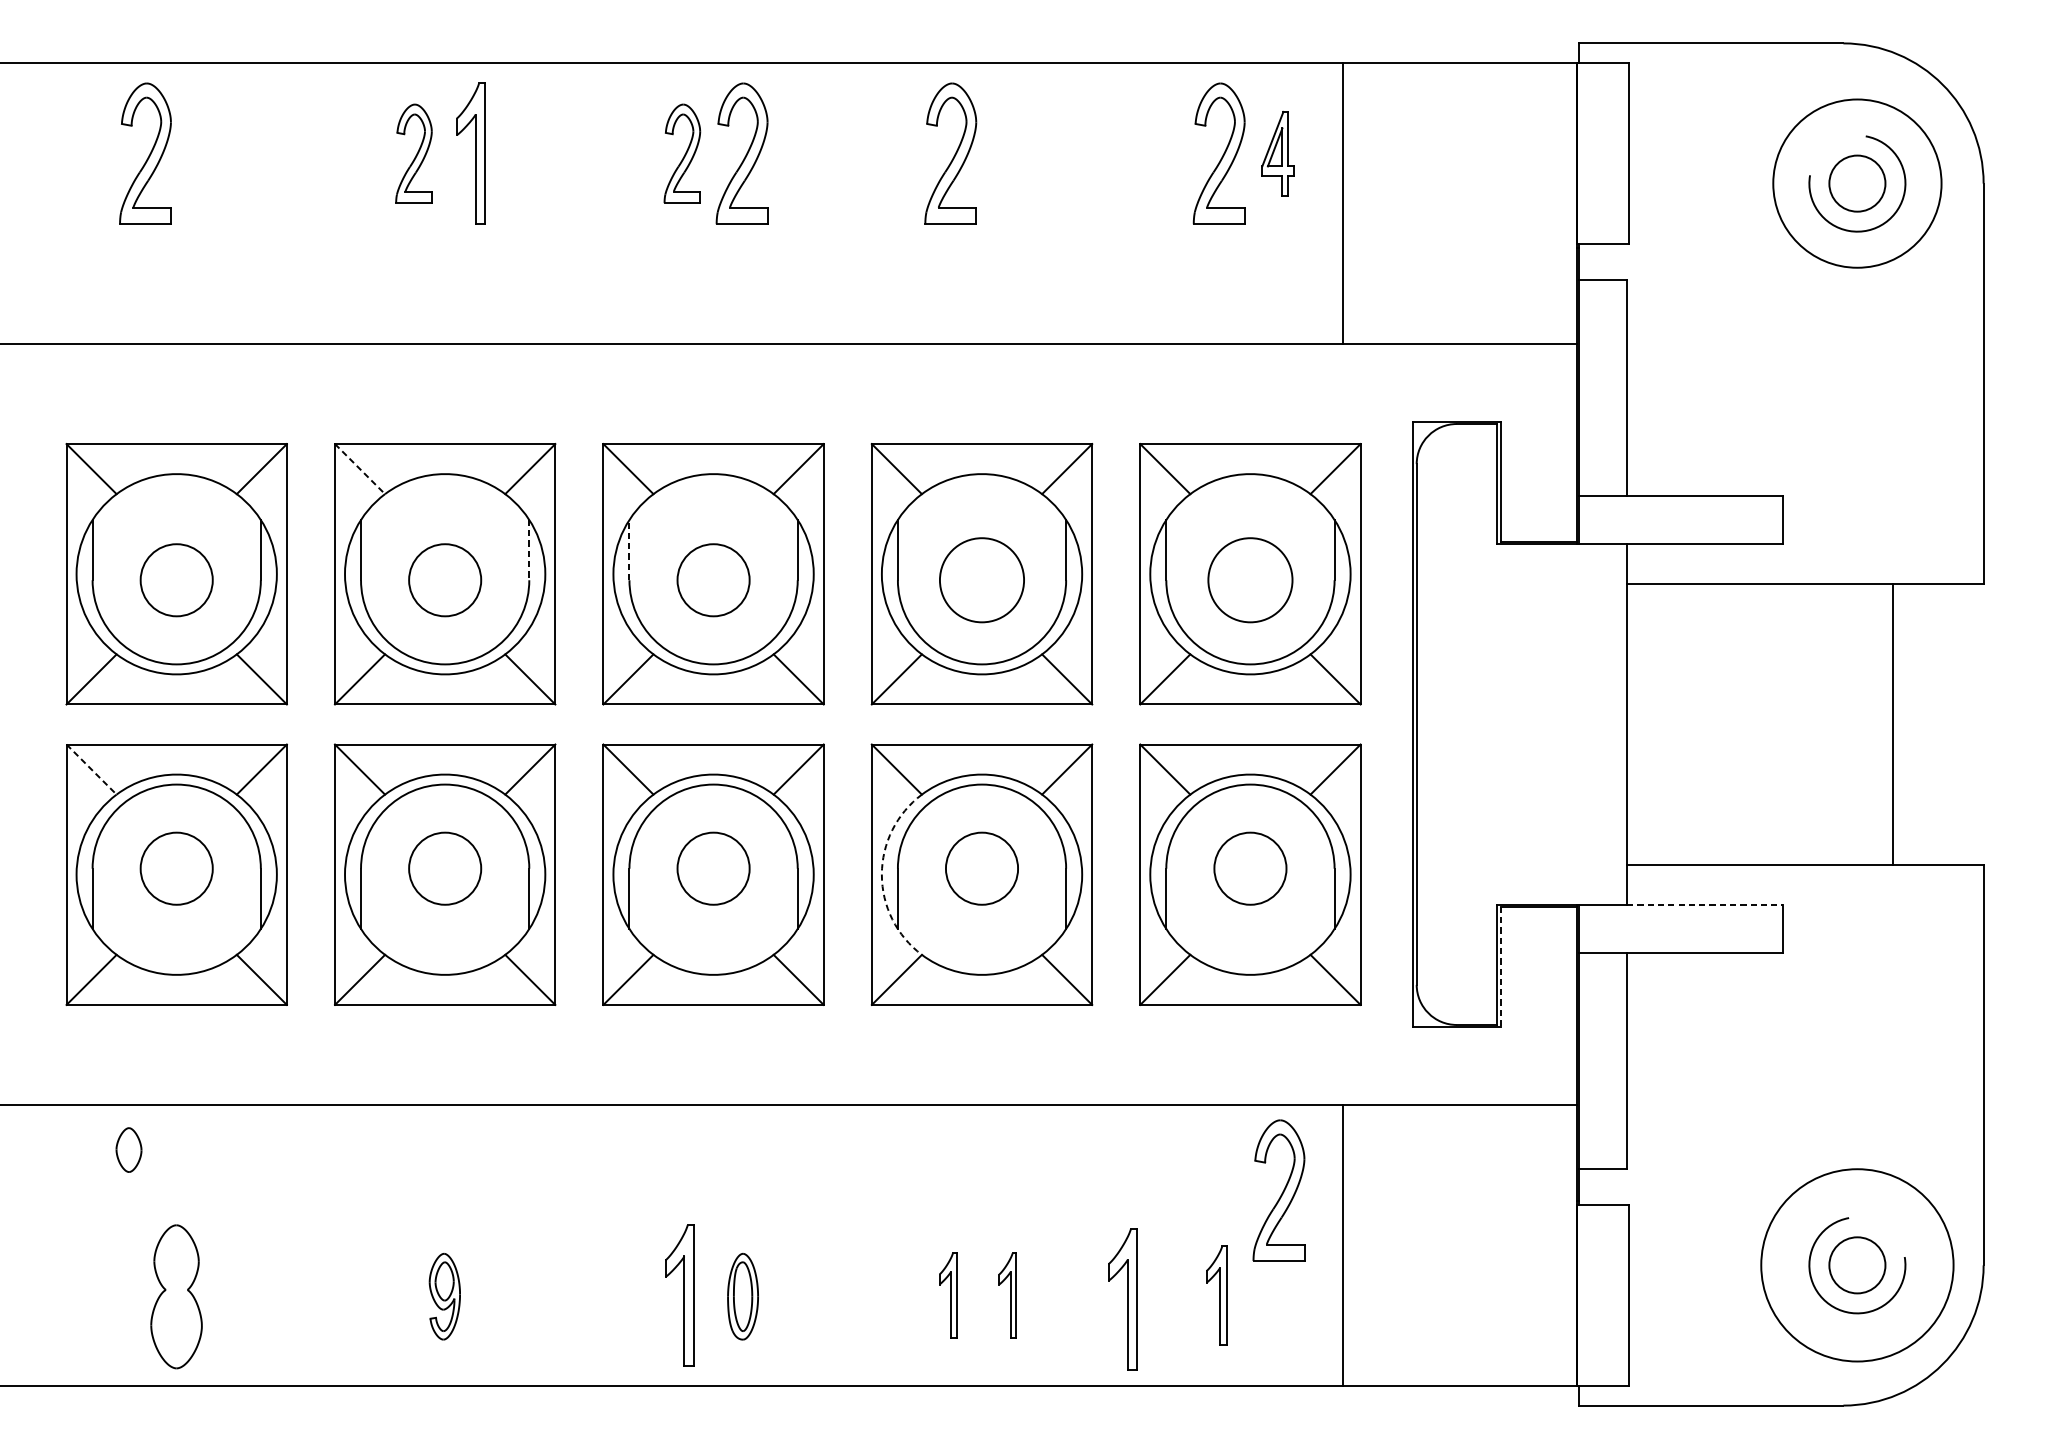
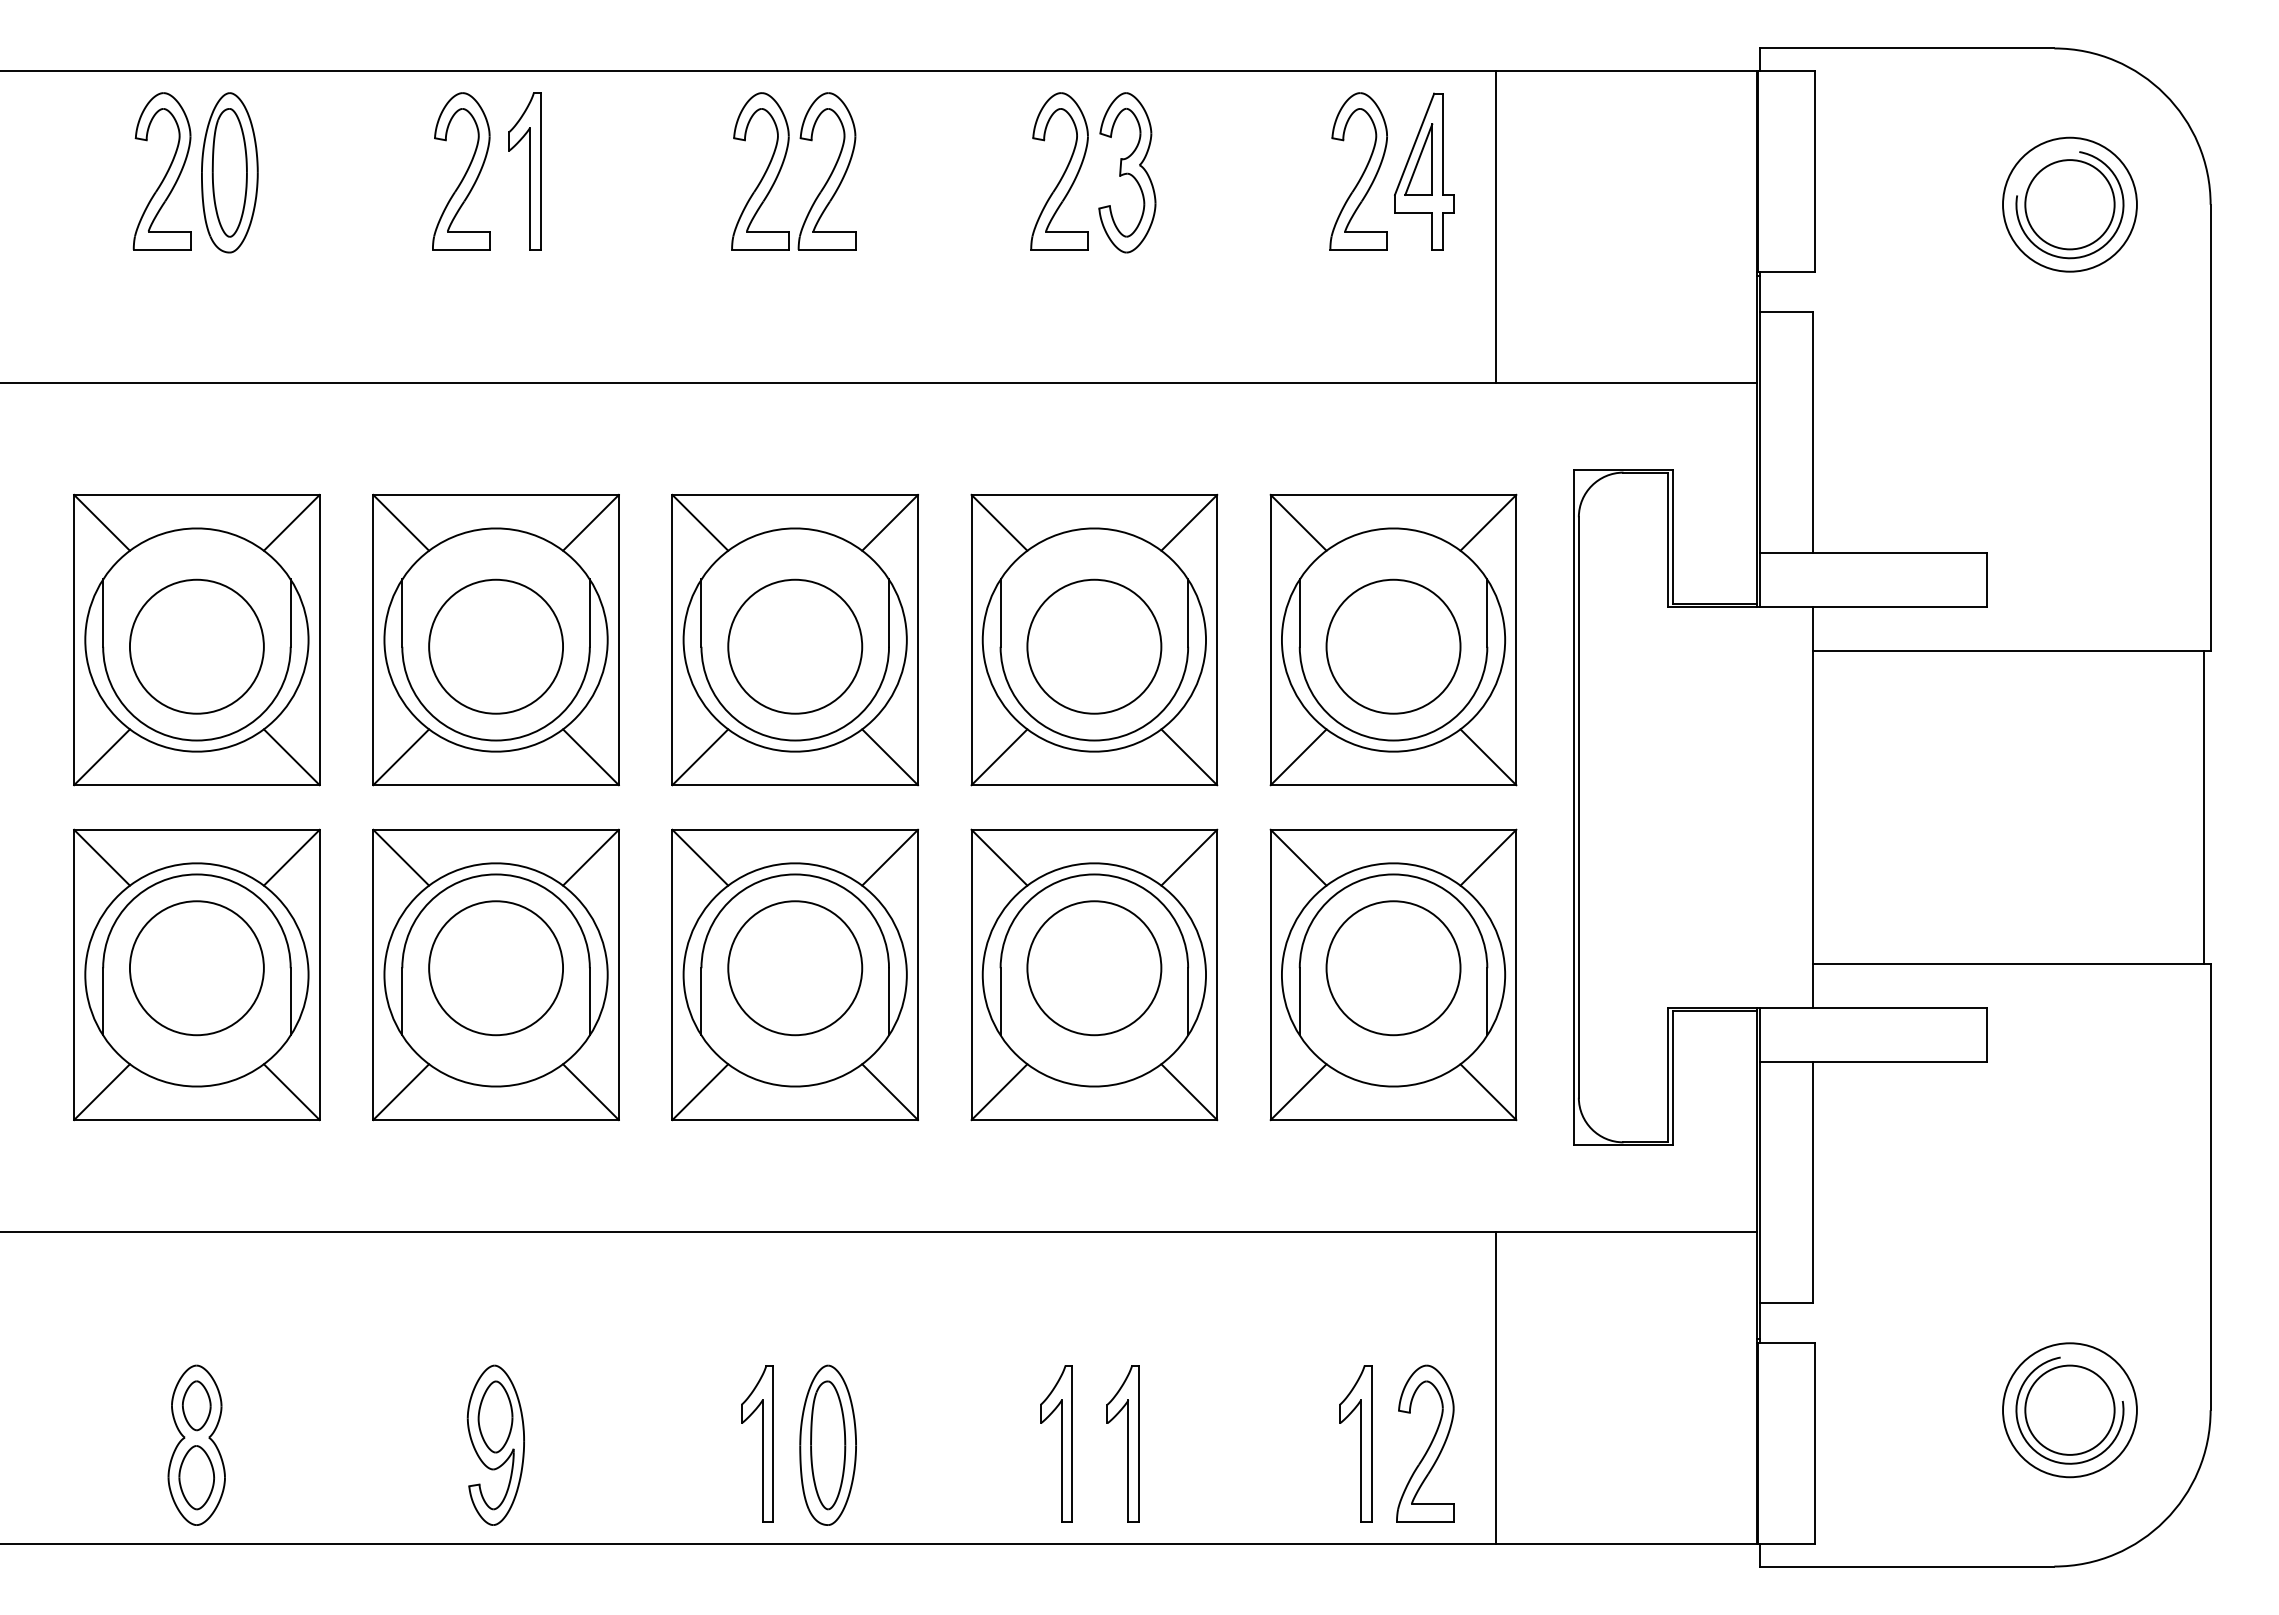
part: (414, 153) -> (461, 171), size x1.43
part: (682, 153) -> (760, 171), size x1.43
part: (1278, 153) -> (1424, 171), size x1.67
part: (205, 154) -> (229, 172), added
part: (1011, 154) -> (1127, 172), added
circle: (1856, 183) -> (2069, 204), size x0.71
circle: (1856, 183) -> (2069, 204), size x1.43
line: (360, 469) -> (401, 523), dashed -> solid
line: (528, 550) -> (589, 613), dashed -> solid
line: (629, 550) -> (701, 613), dashed -> solid
circle: (176, 580) -> (196, 646), size x1.67
circle: (445, 580) -> (496, 646), size x1.67
circle: (713, 580) -> (795, 646), size x1.67
circle: (982, 580) -> (1094, 646), size x1.43
circle: (1250, 580) -> (1393, 646), size x1.43
line: (1892, 724) -> (2203, 807), moved
line: (91, 770) -> (102, 858), dashed -> solid
circle: (176, 868) -> (196, 968), size x1.67
circle: (445, 868) -> (496, 968), size x1.67
circle: (713, 868) -> (795, 968), size x1.67
circle: (982, 868) -> (1094, 968), size x1.67
circle: (1250, 868) -> (1393, 968), size x1.67
arc: (881, 874) -> (982, 974), dashed -> solid
line: (1705, 904) -> (1900, 1008), dashed -> solid
line: (1500, 966) -> (1672, 1077), dashed -> solid
part: (128, 1149) -> (196, 1405), moved
part: (1279, 1190) -> (1425, 1443), moved
circle: (1856, 1264) -> (2069, 1409), size x1.43
circle: (1856, 1265) -> (2069, 1410), size x0.62
part: (948, 1295) -> (1056, 1443), size x1.67
part: (1007, 1295) -> (1122, 1443), size x1.67
part: (1216, 1295) -> (1355, 1443), size x1.43
part: (444, 1296) -> (495, 1444), size x1.67
part: (742, 1296) -> (827, 1444), size x1.67
part: (1122, 1298) -> (1251, 1447), removed
part: (176, 1325) -> (196, 1477), added

